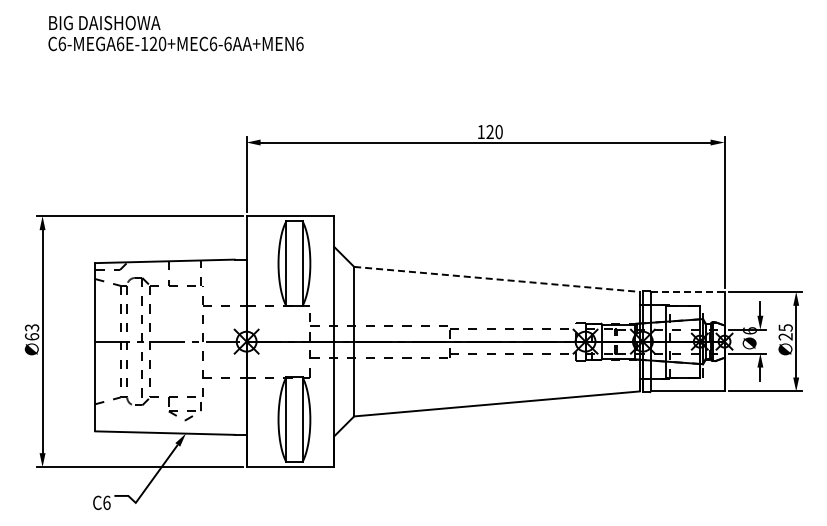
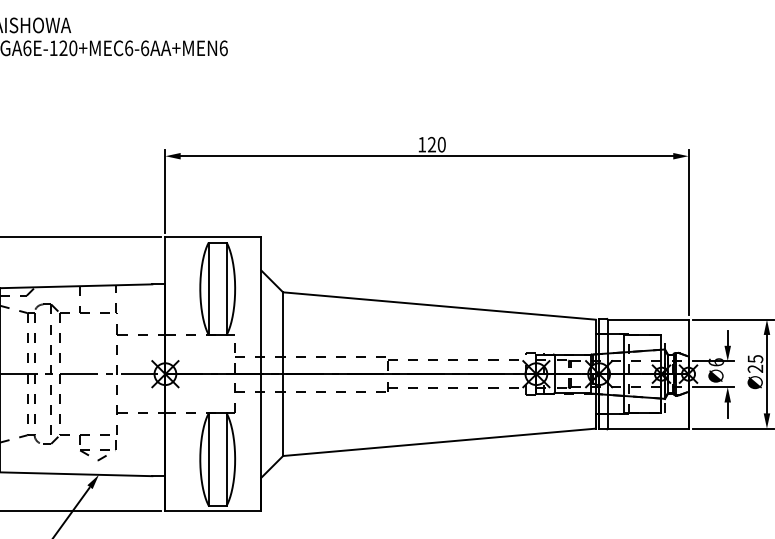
line: (497, 279) -> (439, 306), dashed -> solid
line: (687, 291) -> (647, 319), dashed -> solid

